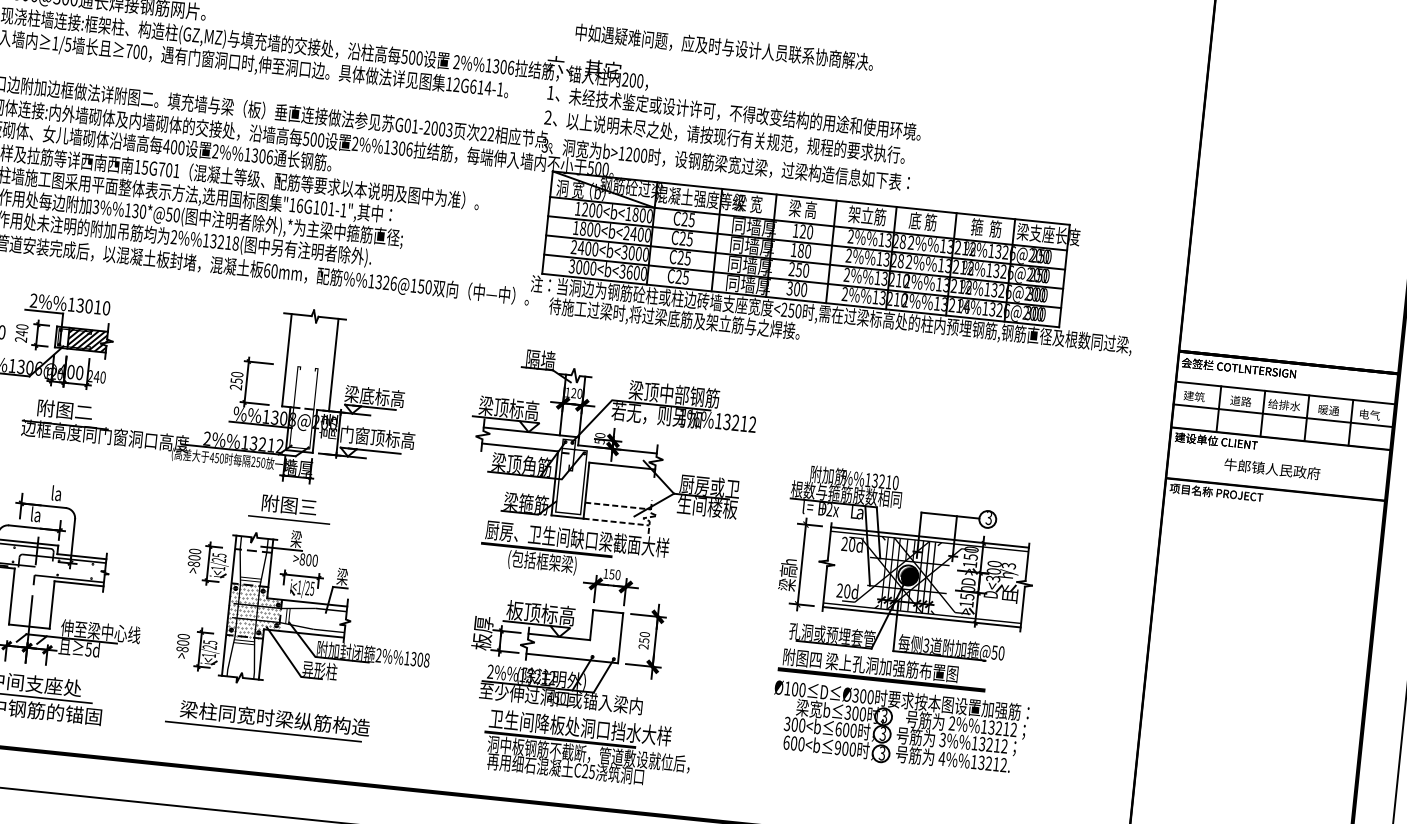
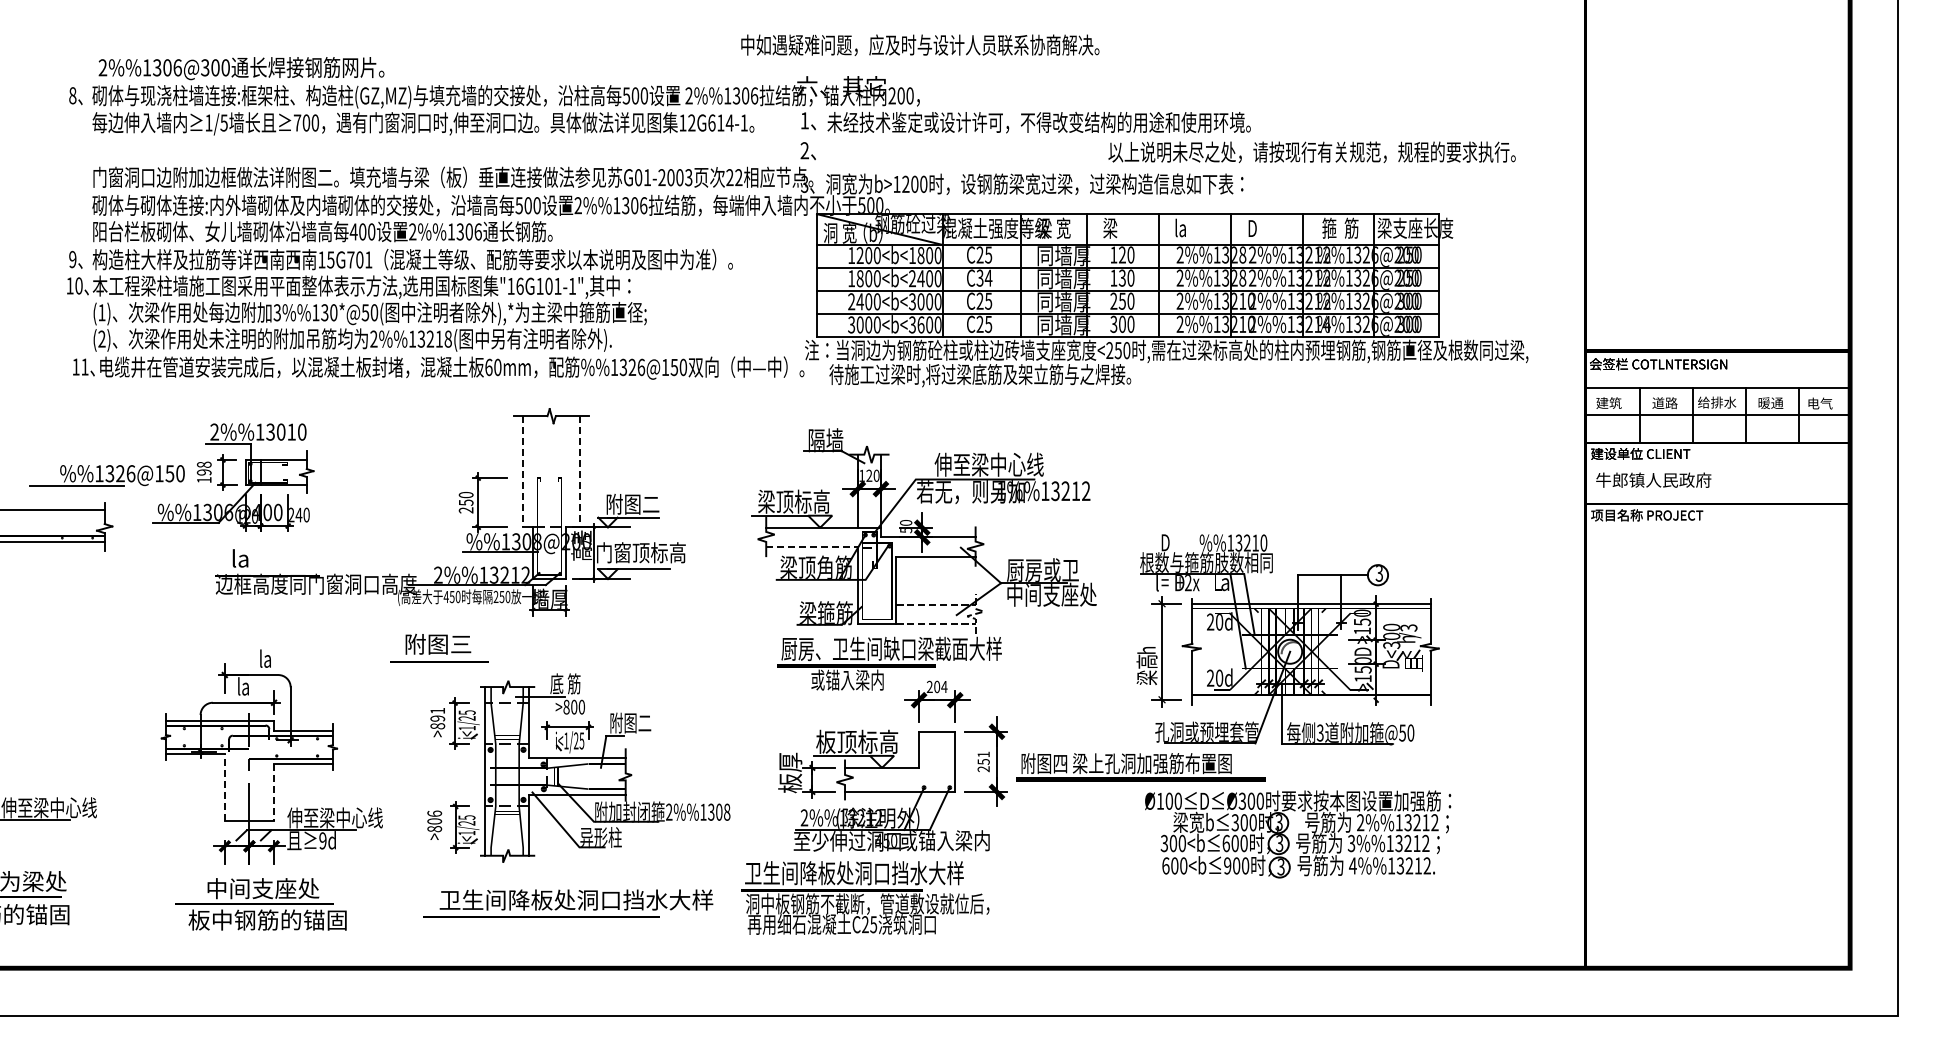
text: (724, 46) -> (920, 44), moved
text: (735, 137) -> (1311, 151), moved
text: (810, 209) -> (1128, 227), 梁 高 -> 梁
text: (867, 215) -> (1197, 227), 架立筋 -> la
text: (922, 220) -> (1263, 227), 底 筋 -> D
text: (686, 238) -> (984, 277), C25 -> C34
text: (800, 250) -> (1121, 277), 180 -> 130
text: (21, 333) -> (203, 472), 240 -> 198
hatch: (88, 340) -> (284, 472), removed
line: (286, 359) -> (523, 471), solid -> dashed
line: (333, 364) -> (579, 471), solid -> dashed
text: (673, 394) -> (988, 464), 梁顶中部钢筋 -> 伸至梁中心线
text: (374, 395) -> (632, 503), 梁底标高 -> 附图二
text: (65, 410) -> (265, 558), 附图二 -> la
line: (520, 447) -> (812, 546), solid -> dashed
text: (1272, 468) -> (1653, 479), moved
text: (828, 475) -> (1182, 542), 附加筋 -> D
text: (714, 507) -> (1051, 594), 生间楼板 -> 中间支座处
text: (290, 508) -> (439, 648), moved
text: (303, 539) -> (565, 683), 梁 -> 底 筋
text: (194, 554) -> (437, 714), >800 -> >891
text: (542, 562) -> (852, 681), (包括框架梁) -> 或锚入梁内
text: (611, 574) -> (936, 686), 150 -> 204
fill: (909, 576) -> (1291, 652), removed
text: (354, 577) -> (630, 722), 梁 -> 附图二
line: (11, 596) -> (224, 787), solid -> dashed
line: (51, 605) -> (273, 792), solid -> dashed
hatch: (254, 610) -> (515, 774), removed
line: (921, 616) -> (1311, 699), removed
text: (644, 634) -> (983, 754), 250 -> 251
text: (183, 636) -> (434, 813), >800 -> >806
text: (88, 649) -> (322, 840), 5d -> 9d
text: (881, 669) -> (1140, 767), moved
text: (294, 720) -> (576, 899), 梁柱同宽时梁纵筋构造 -> 卫生间降板处洞口挡水大样
text: (587, 748) -> (865, 897), moved

